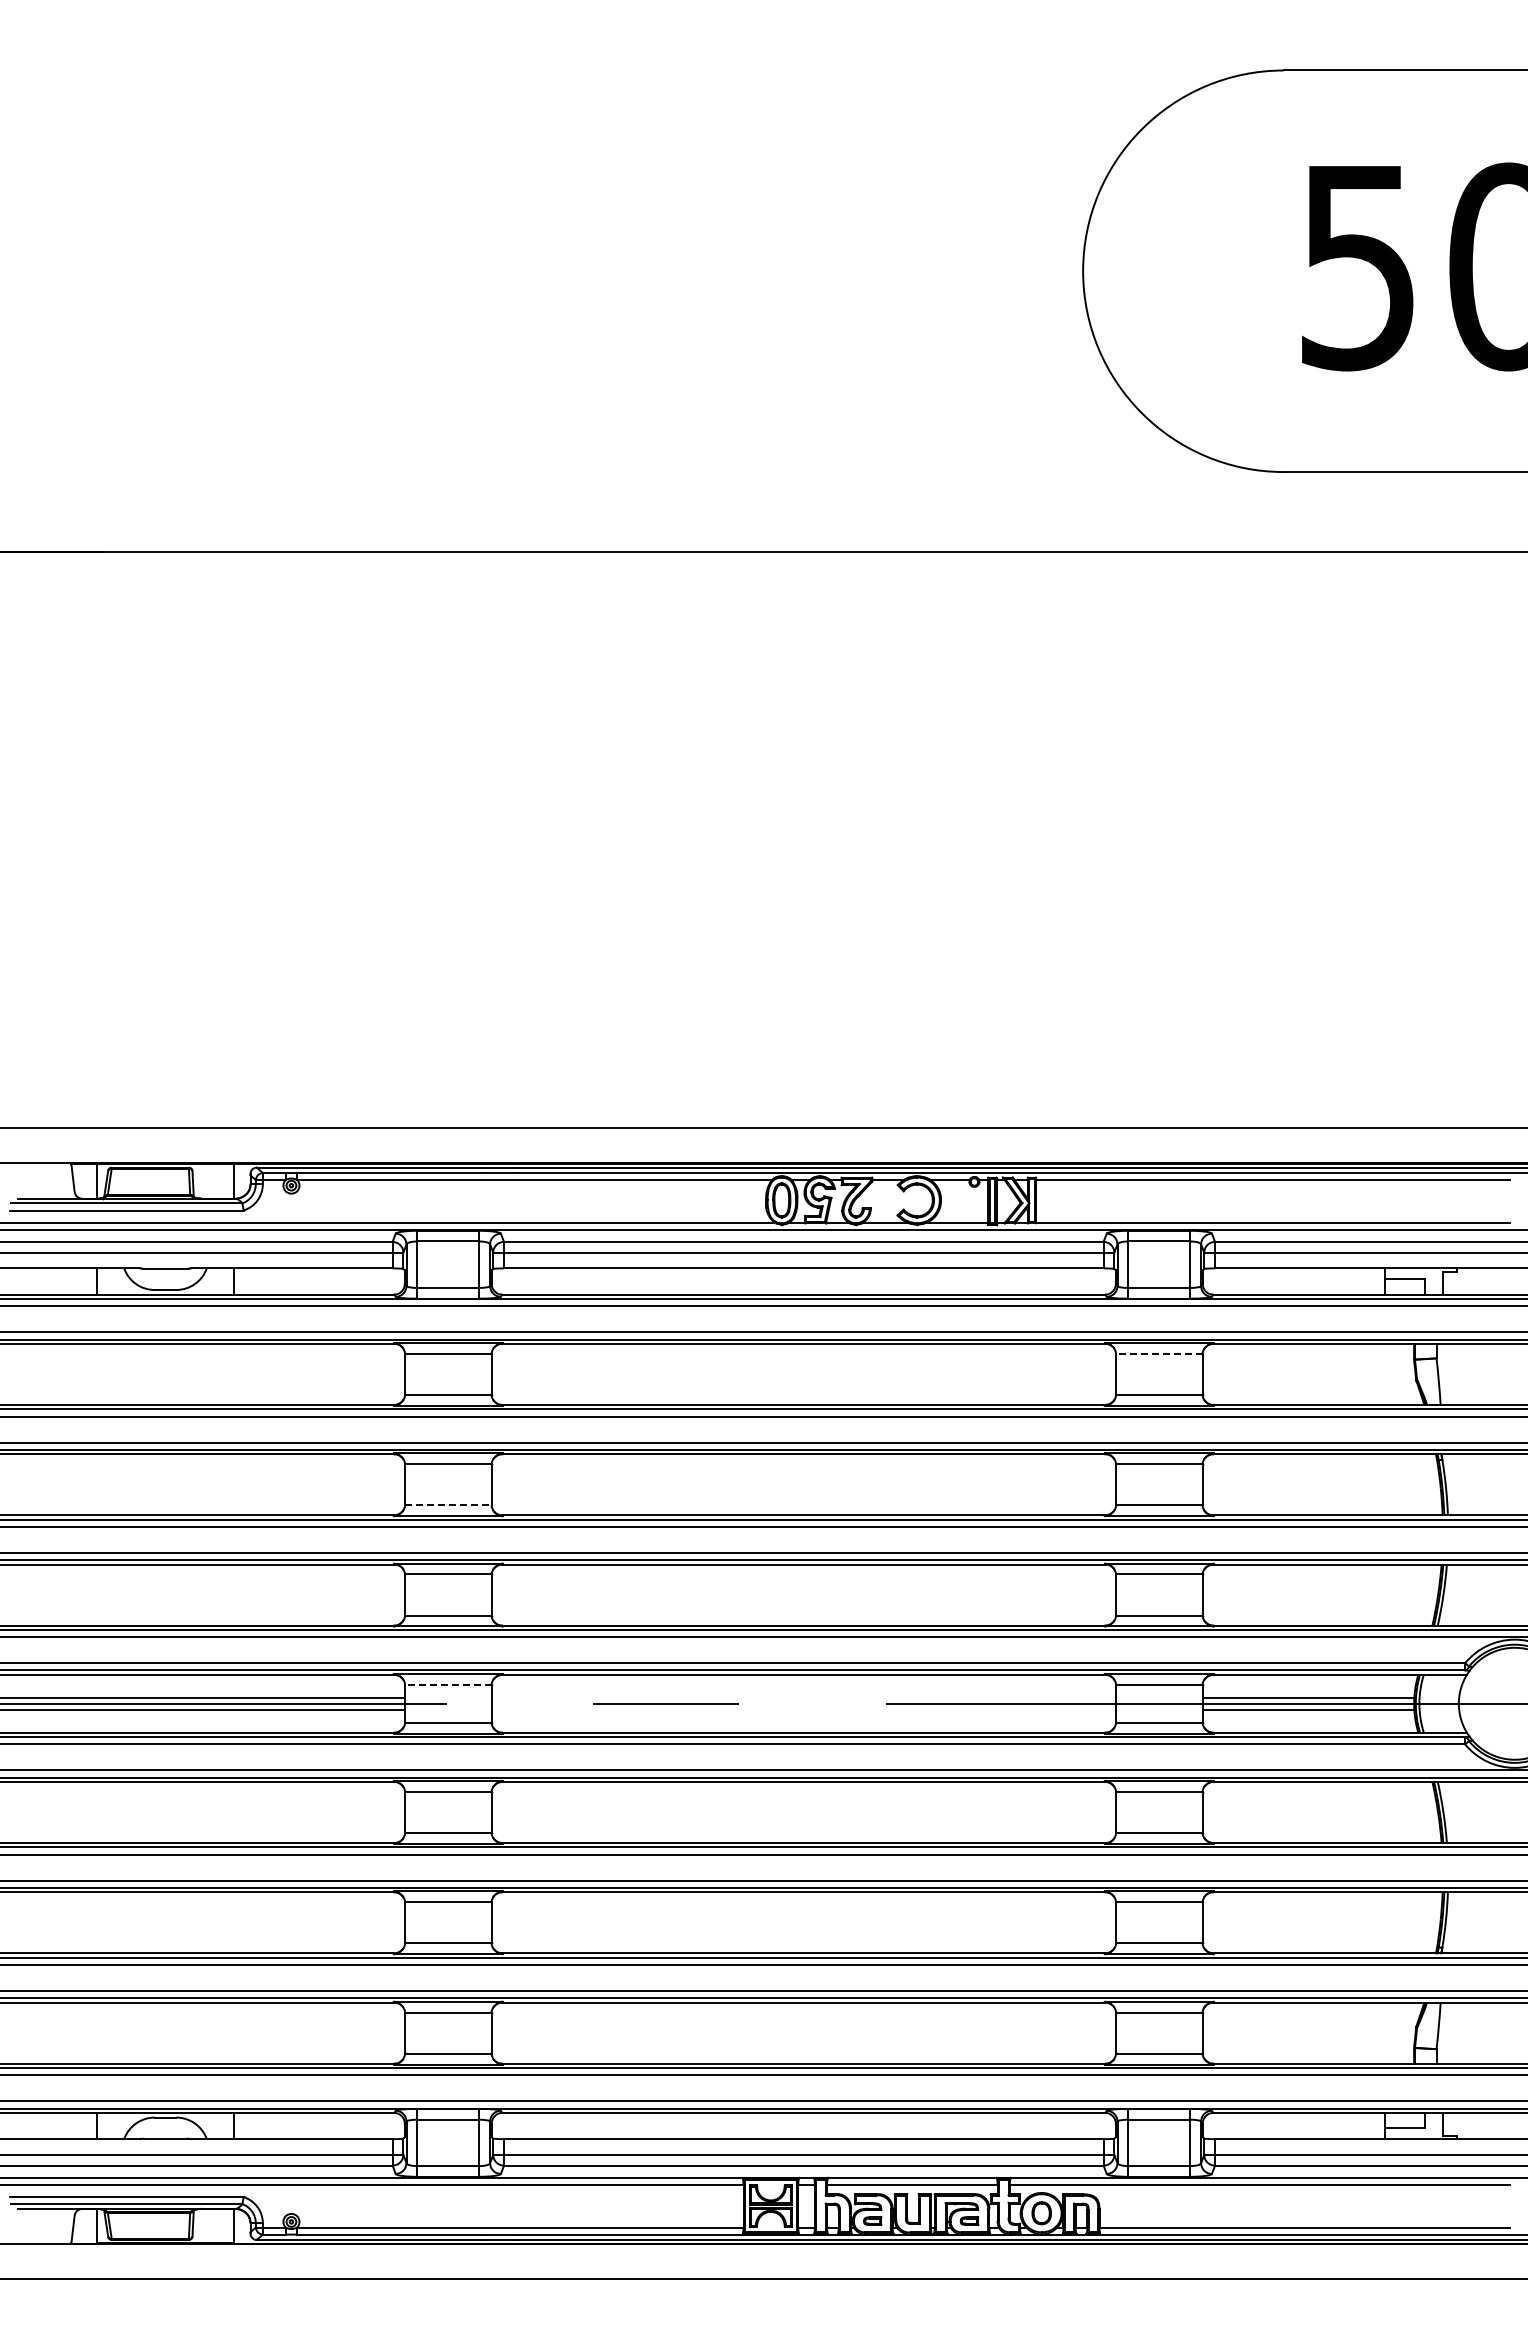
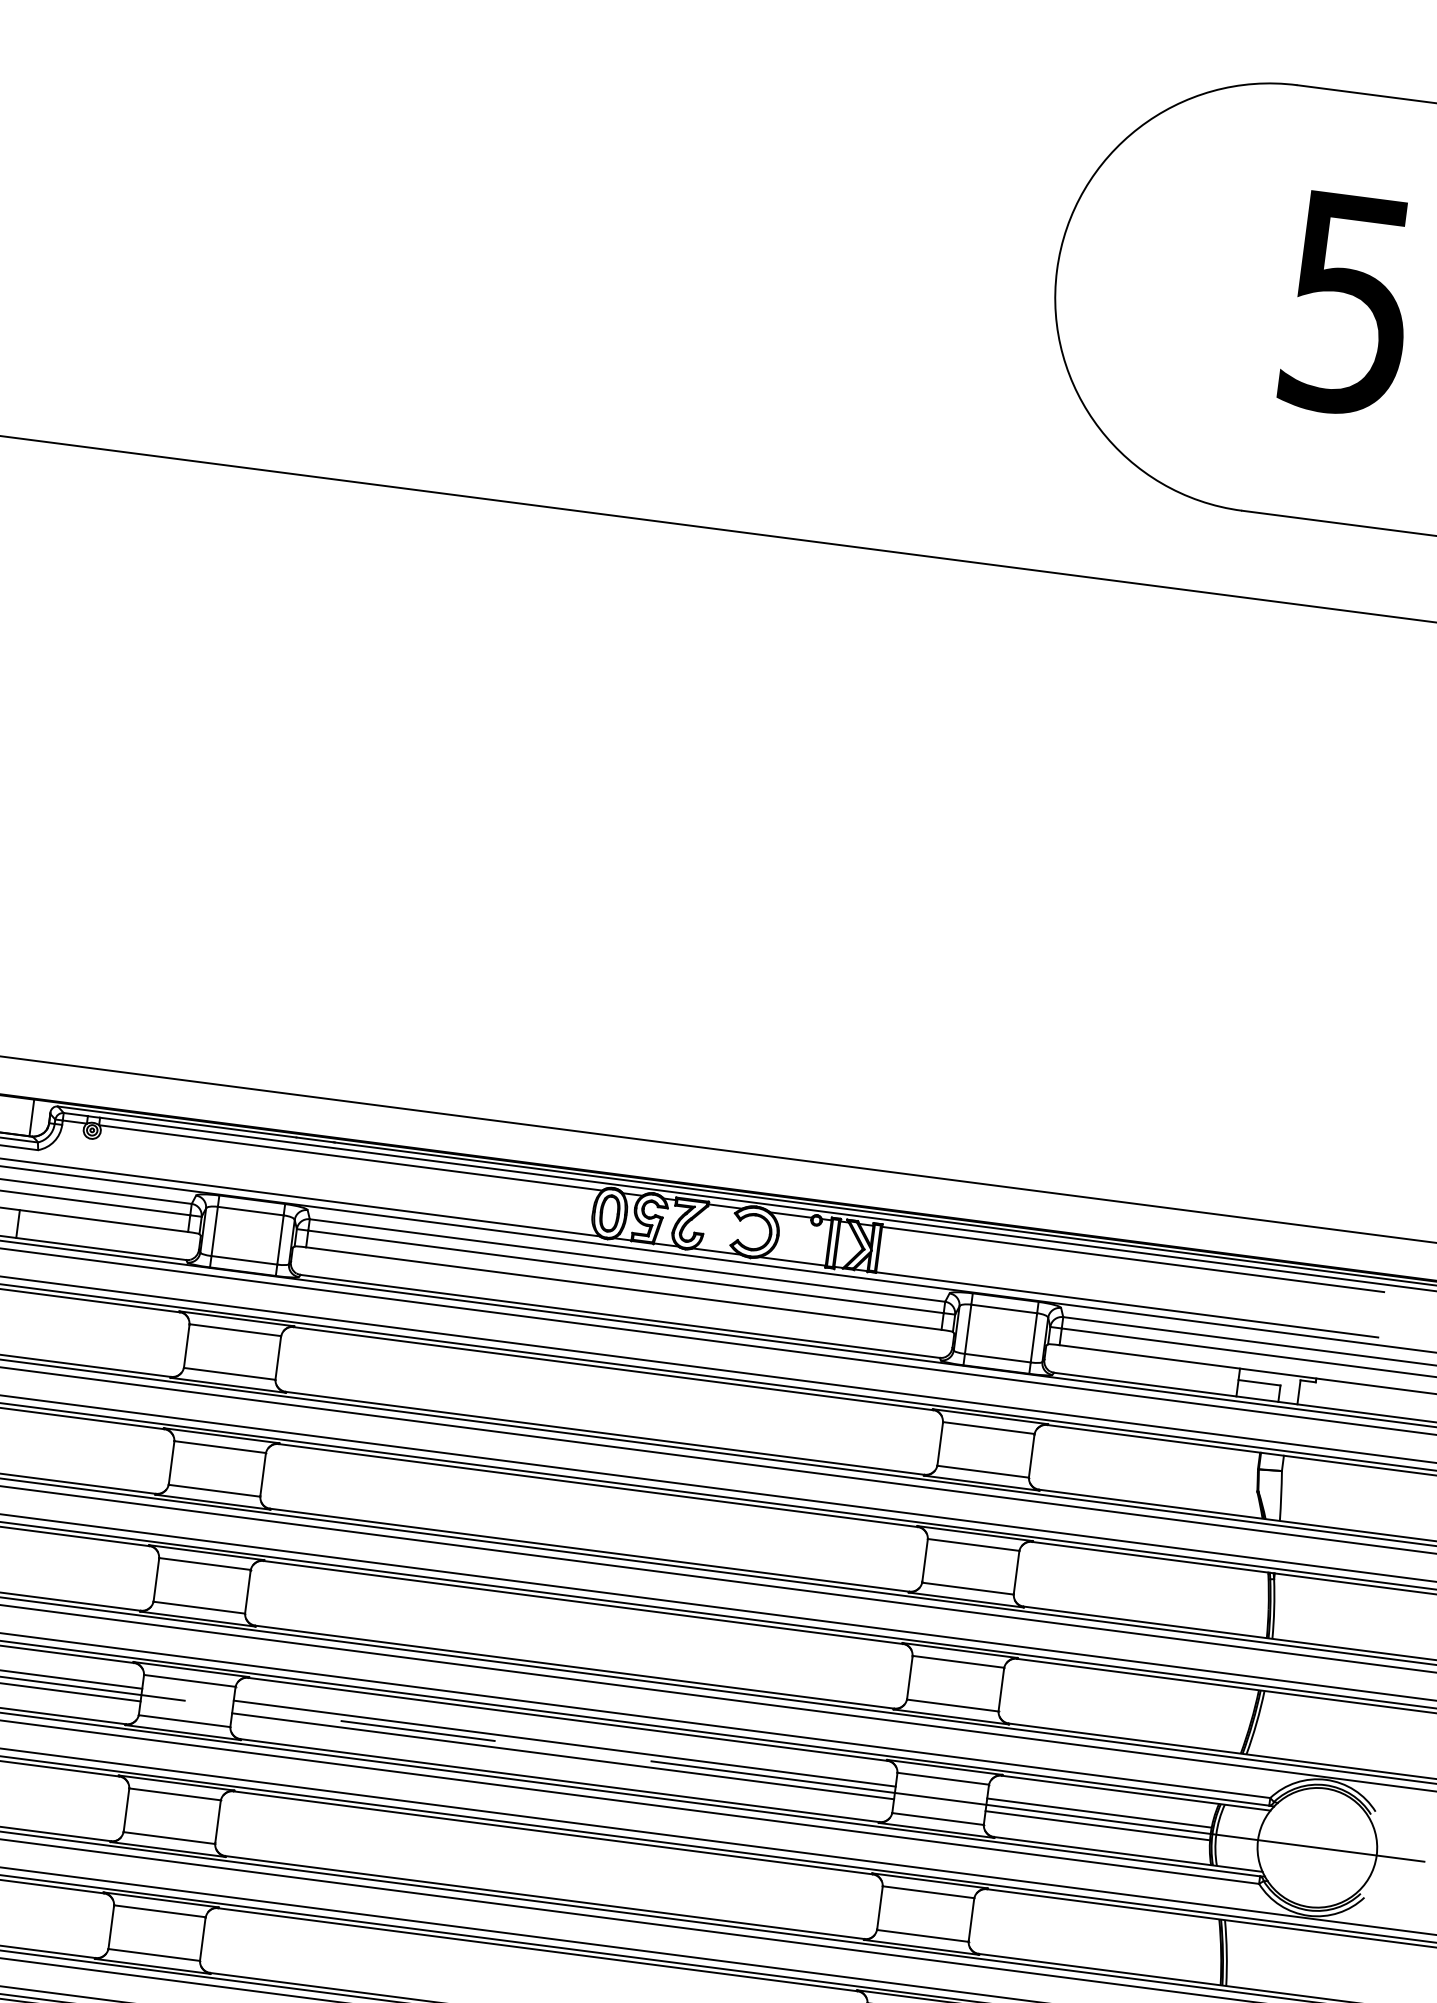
line: (1158, 1353) -> (987, 1427), dashed -> solid
line: (448, 1505) -> (214, 1490), dashed -> solid
line: (447, 1684) -> (188, 1680), dashed -> solid
line: (803, 1697) -> (564, 1743), added
line: (803, 1709) -> (562, 1755), added

